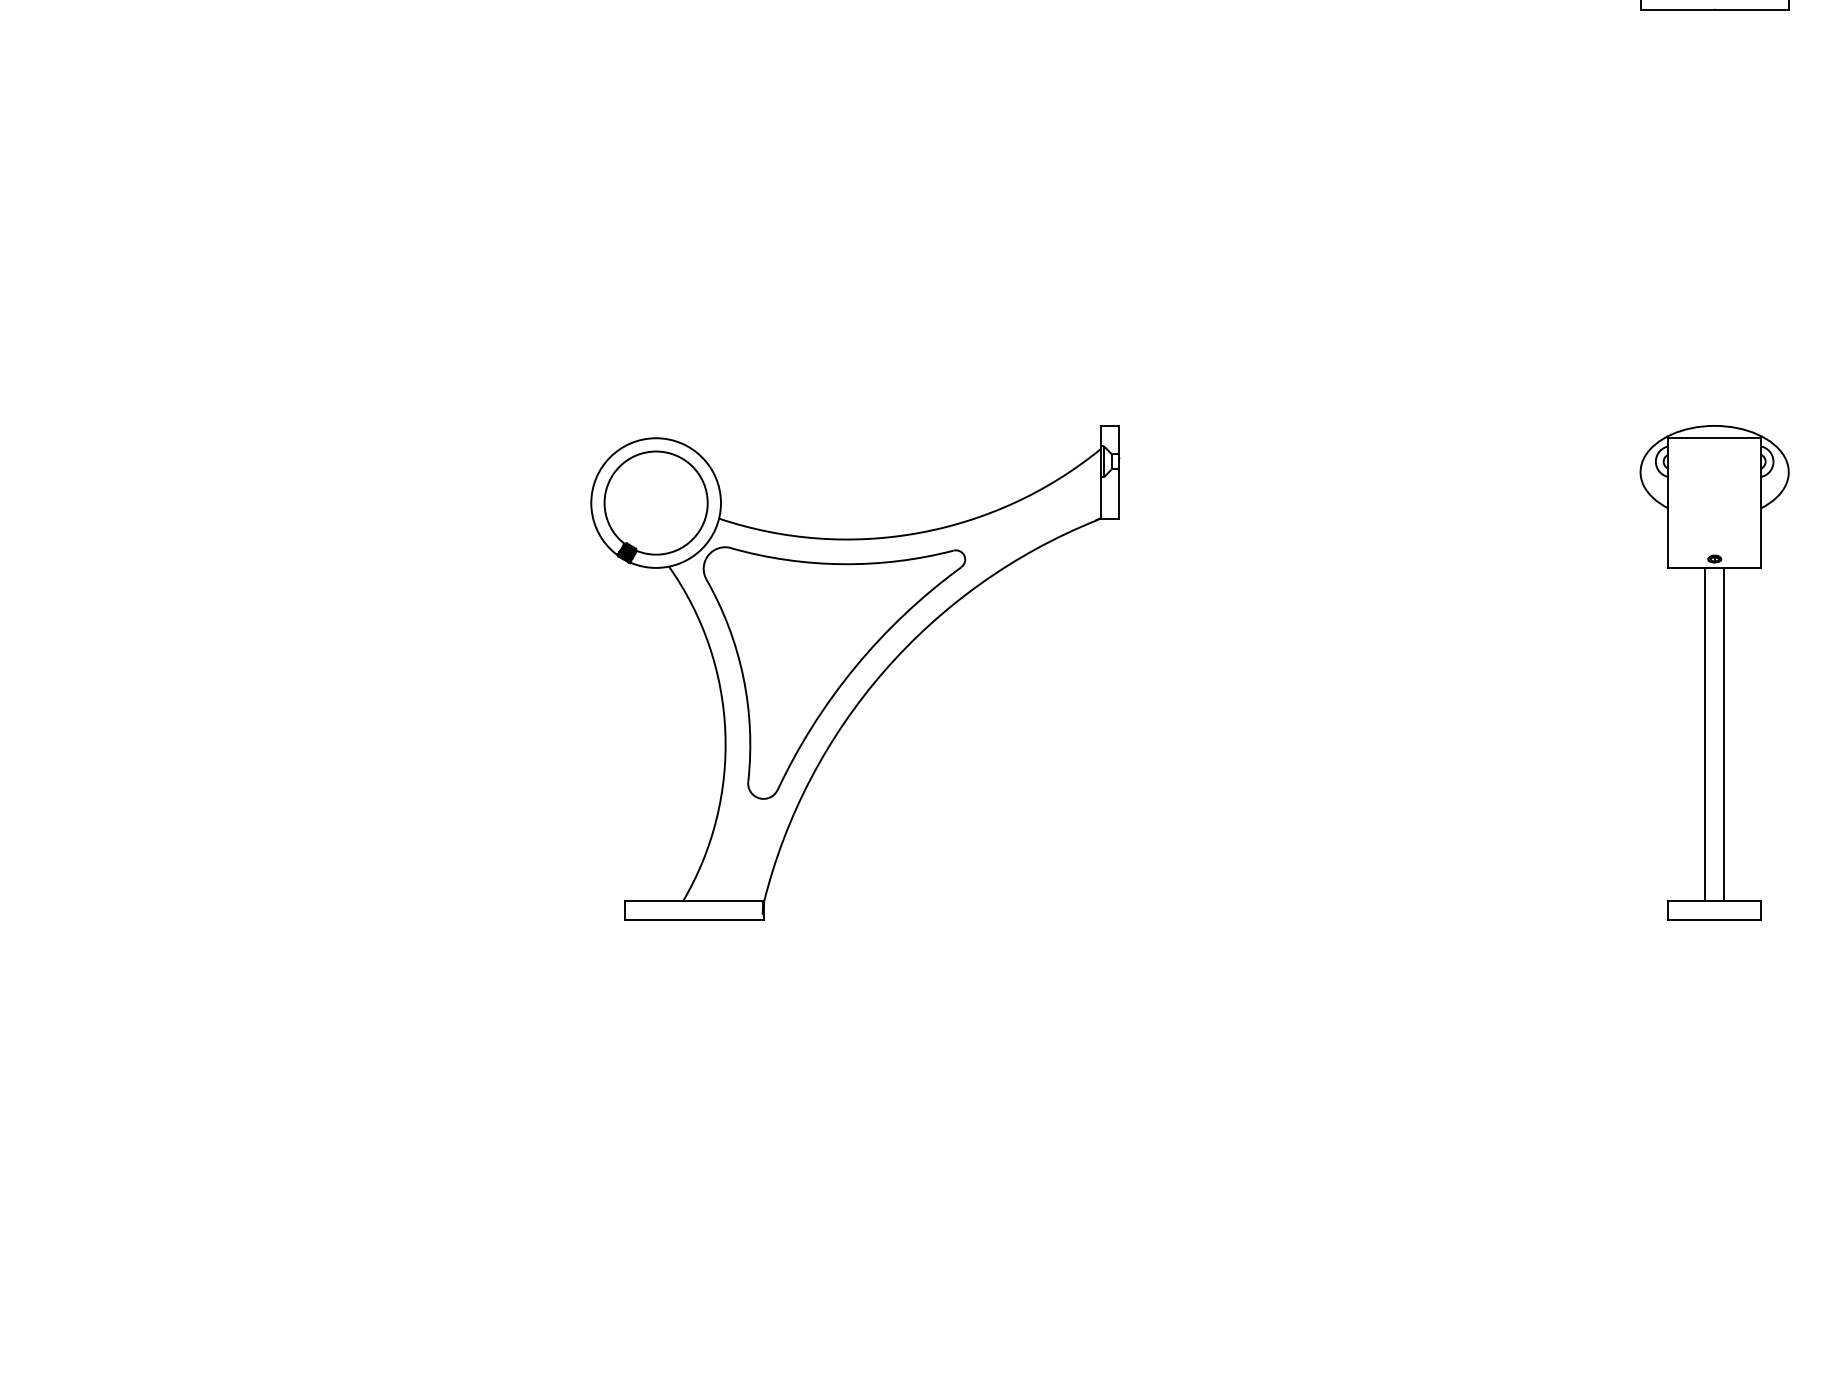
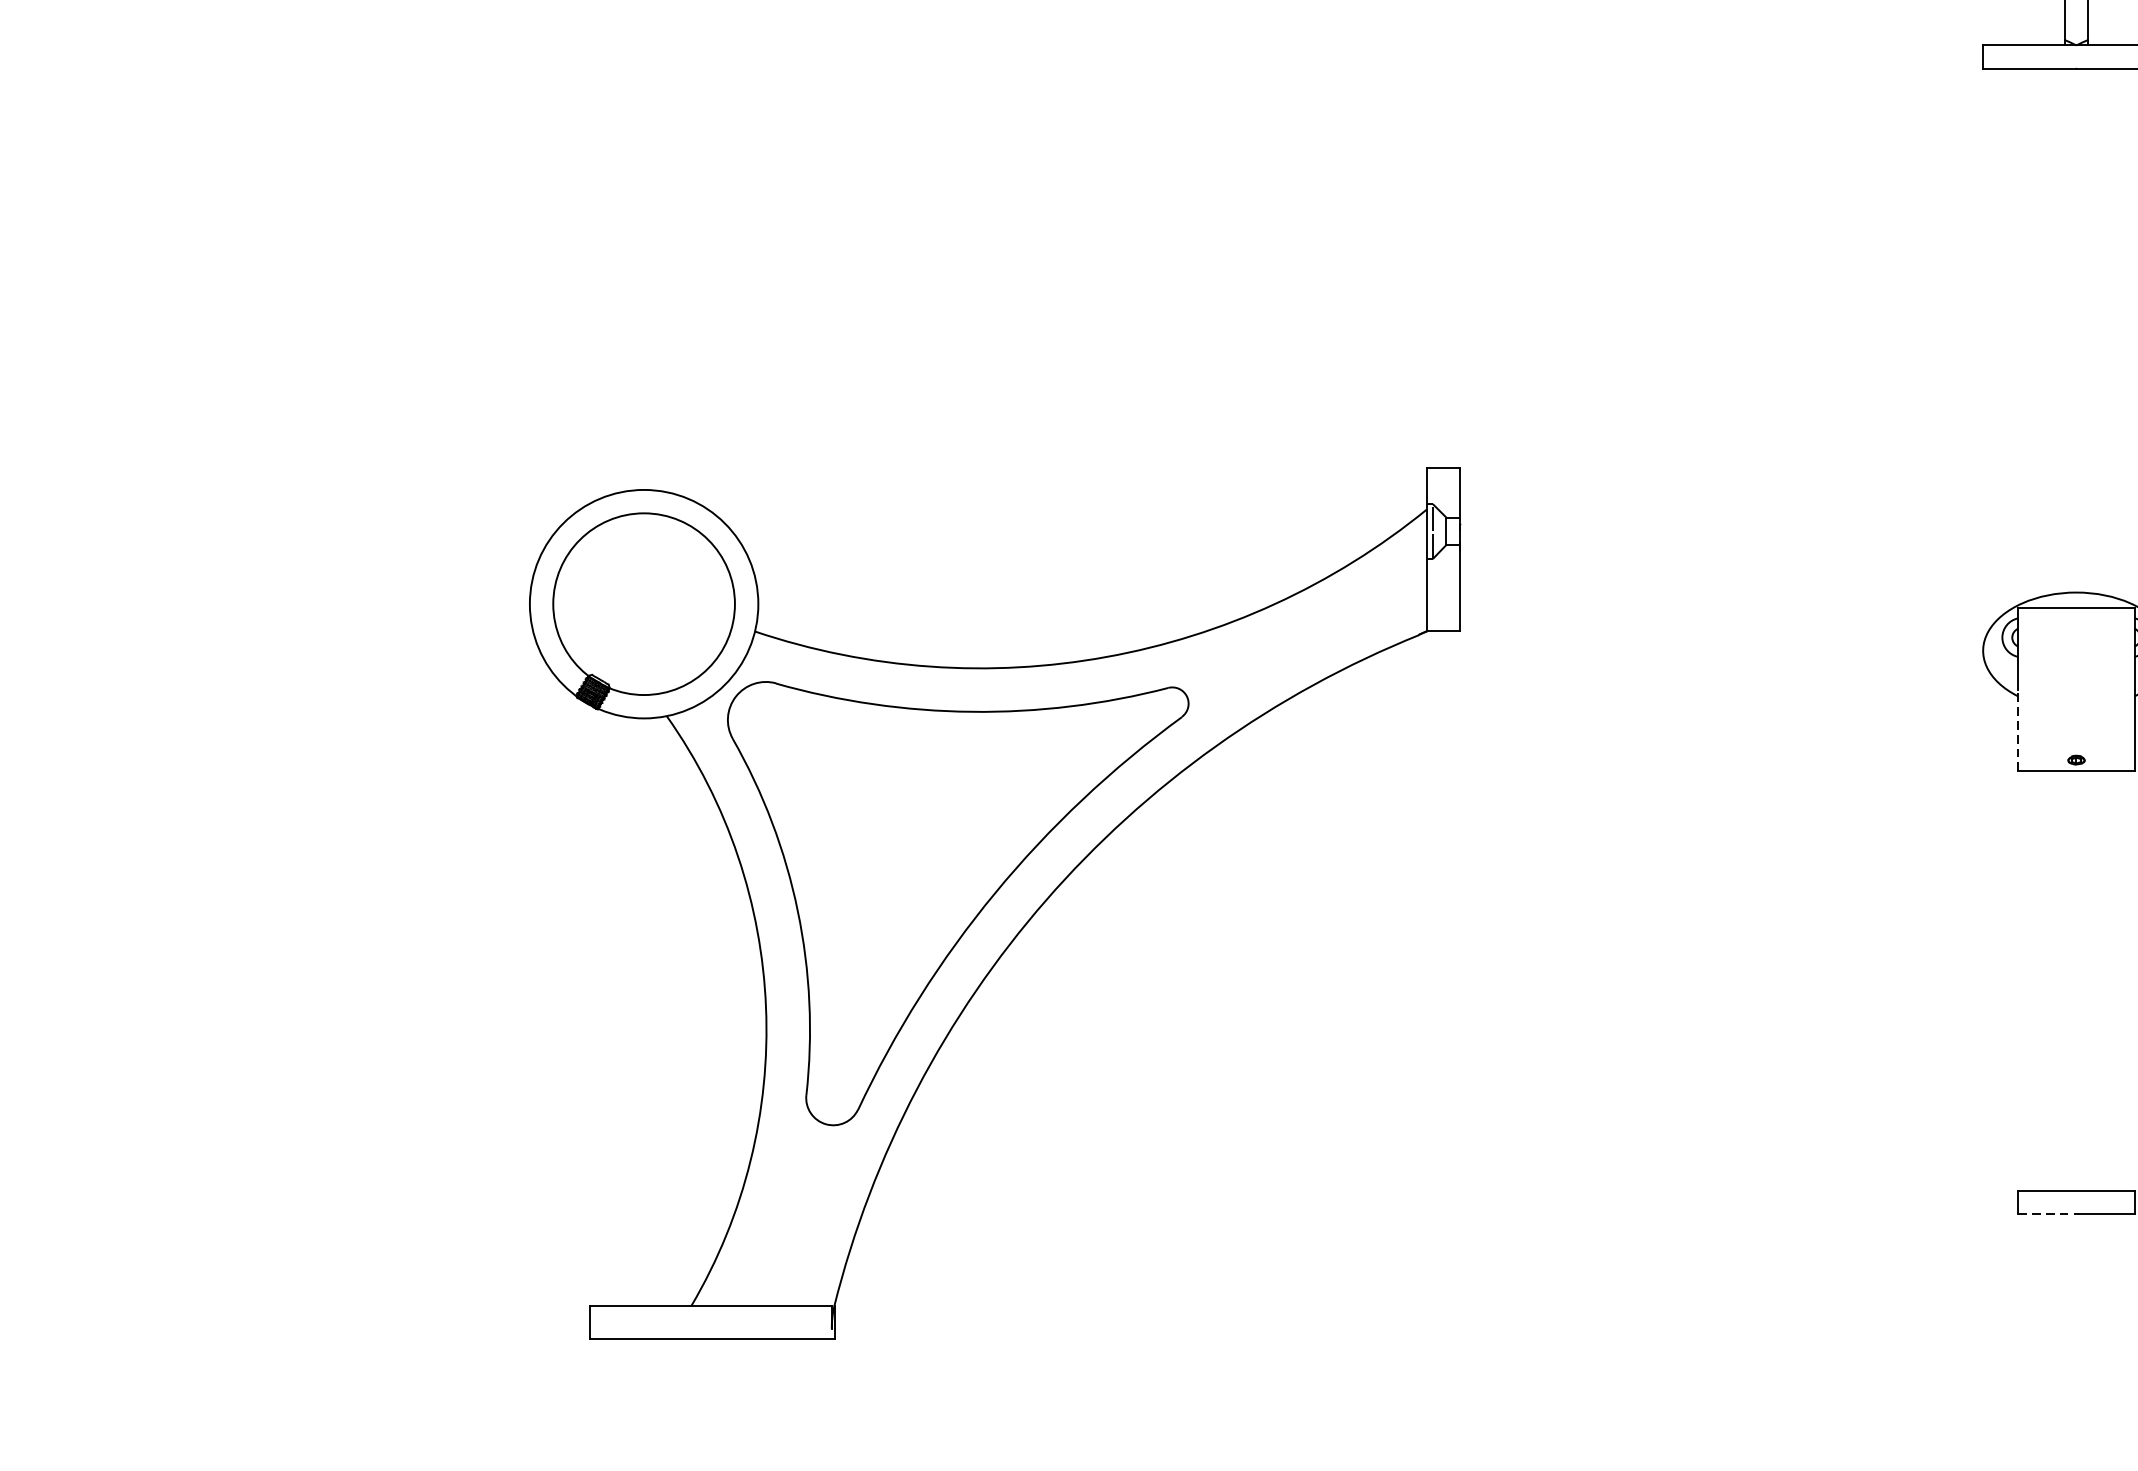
line: (1668, 535) -> (2018, 730), solid -> dashed
part: (855, 672) -> (995, 902), size x1.4
line: (1705, 734) -> (2064, 980), removed
line: (1723, 734) -> (2087, 980), removed
line: (1692, 919) -> (2048, 1213), solid -> dashed

